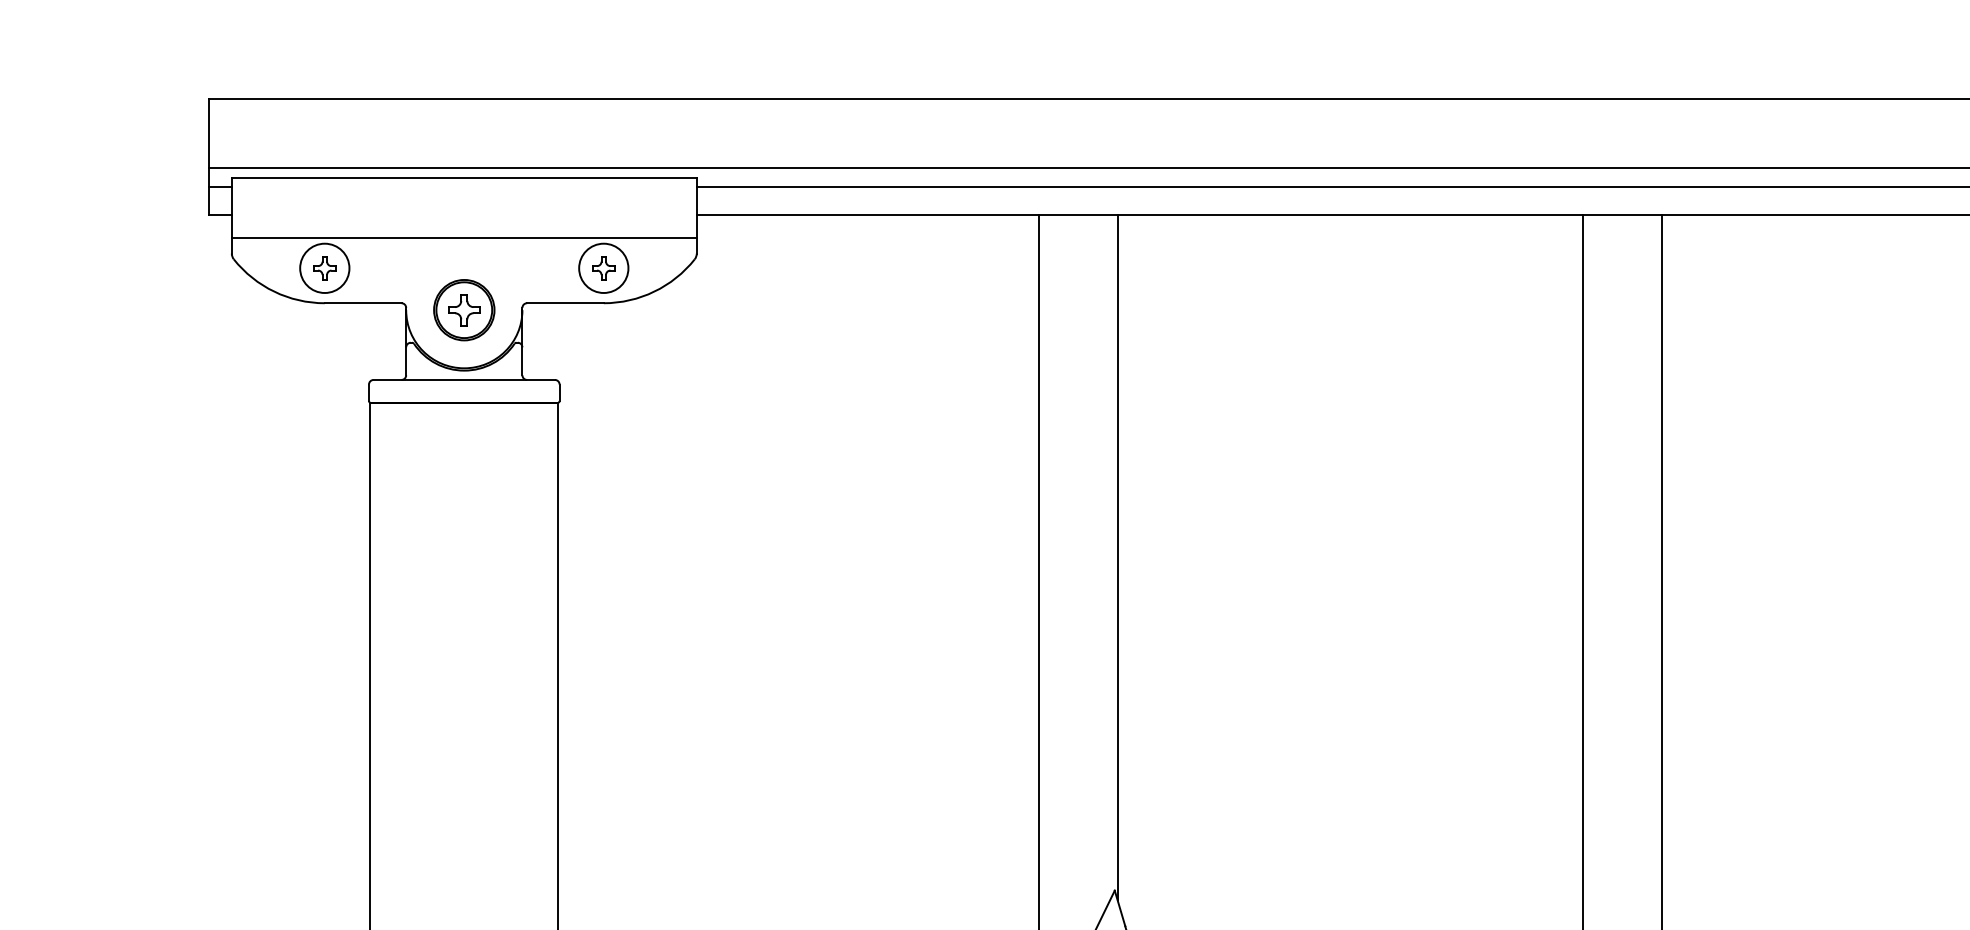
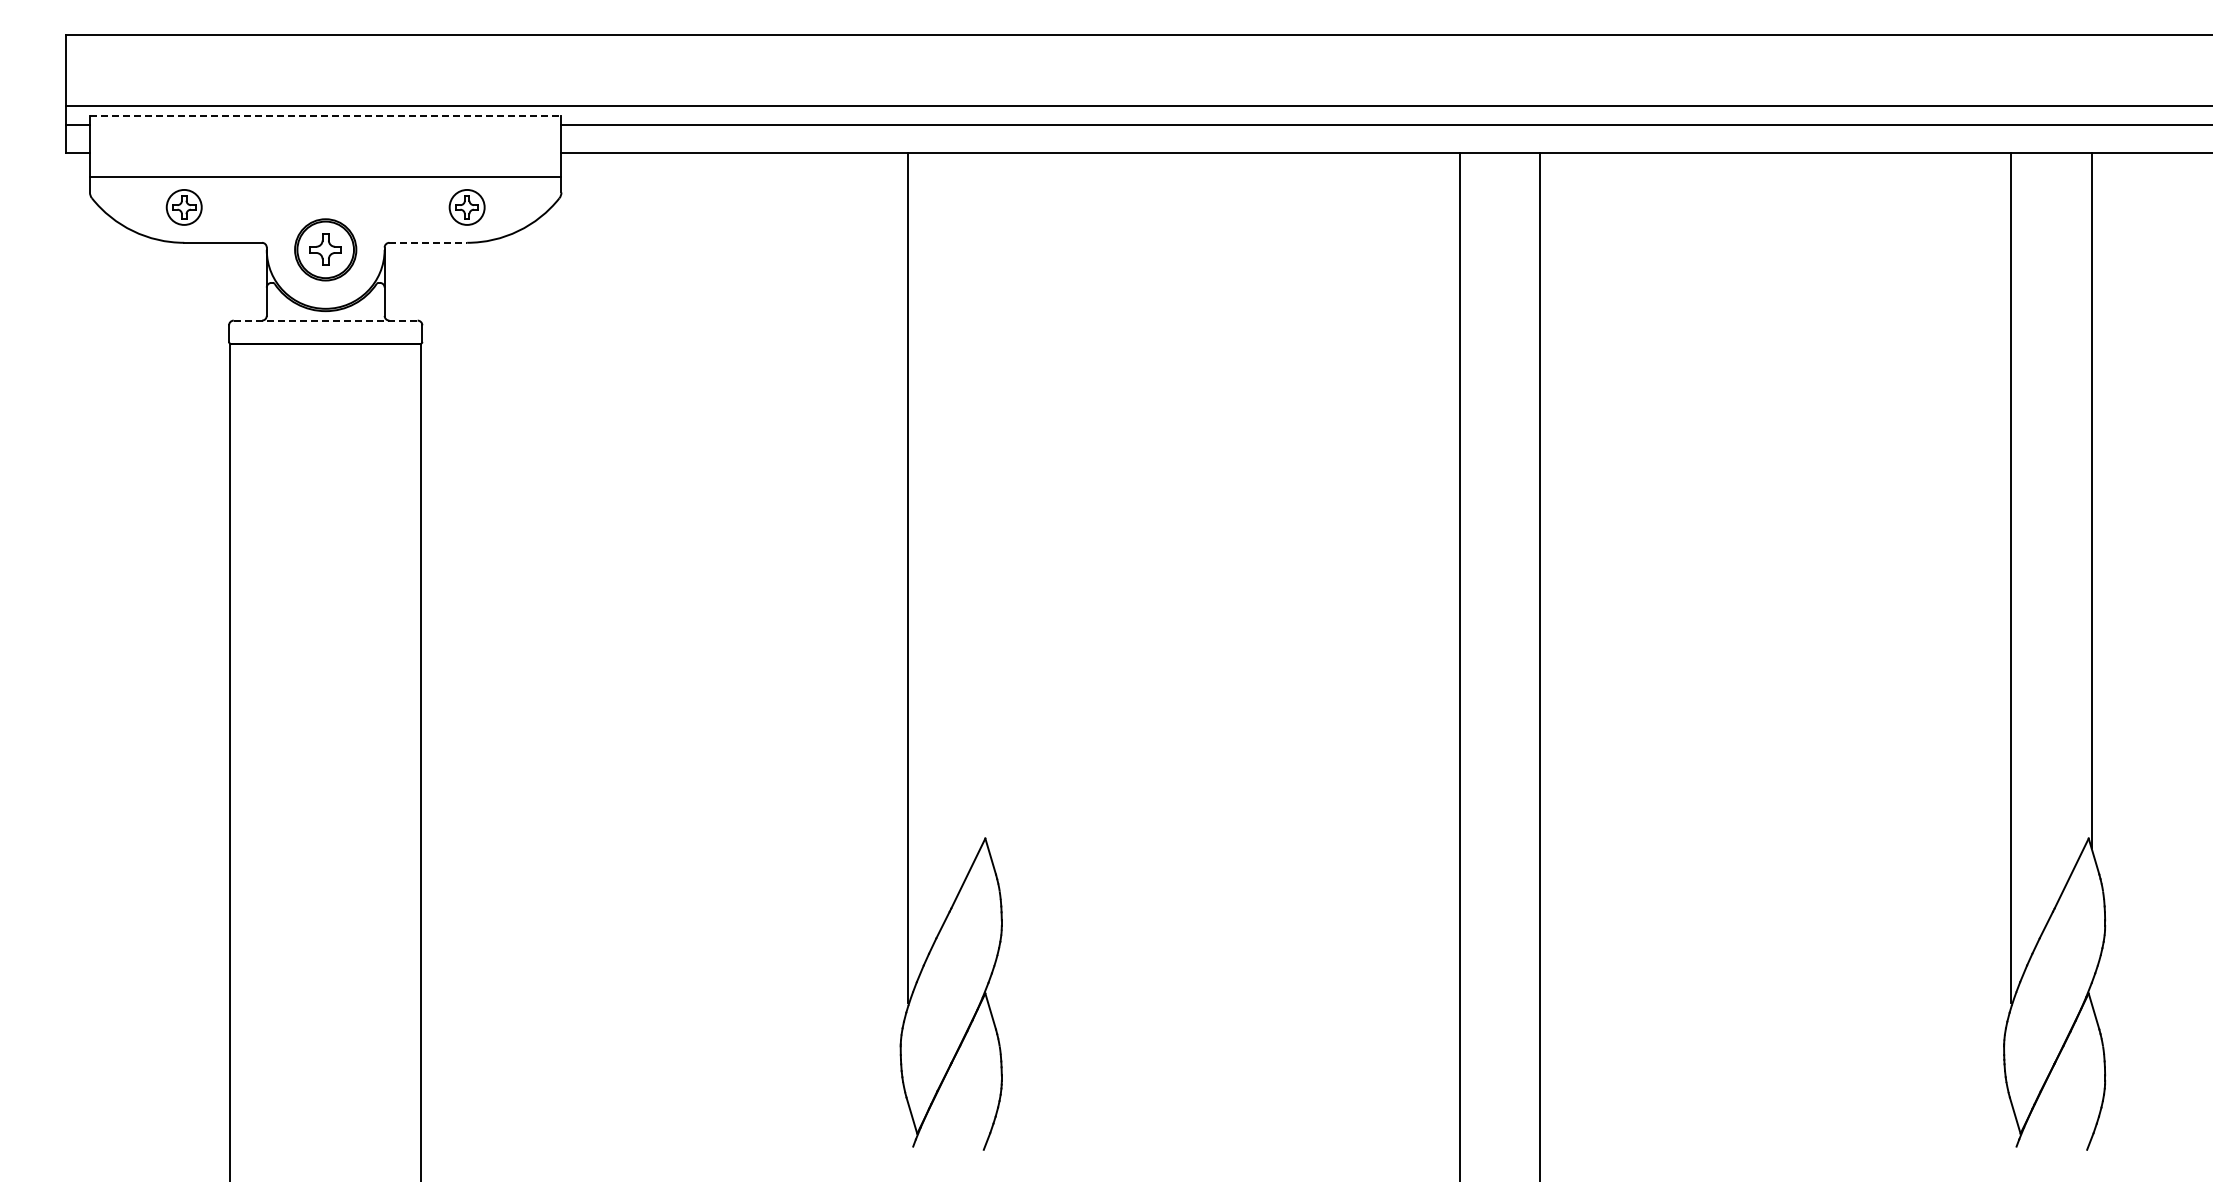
line: (464, 177) -> (325, 115), solid -> dashed
circle: (325, 268) -> (184, 207), size x0.7
circle: (604, 268) -> (467, 207), size x0.7
line: (565, 302) -> (428, 242), solid -> dashed
line: (464, 379) -> (325, 320), solid -> dashed
line: (1117, 557) -> (988, 500), removed

